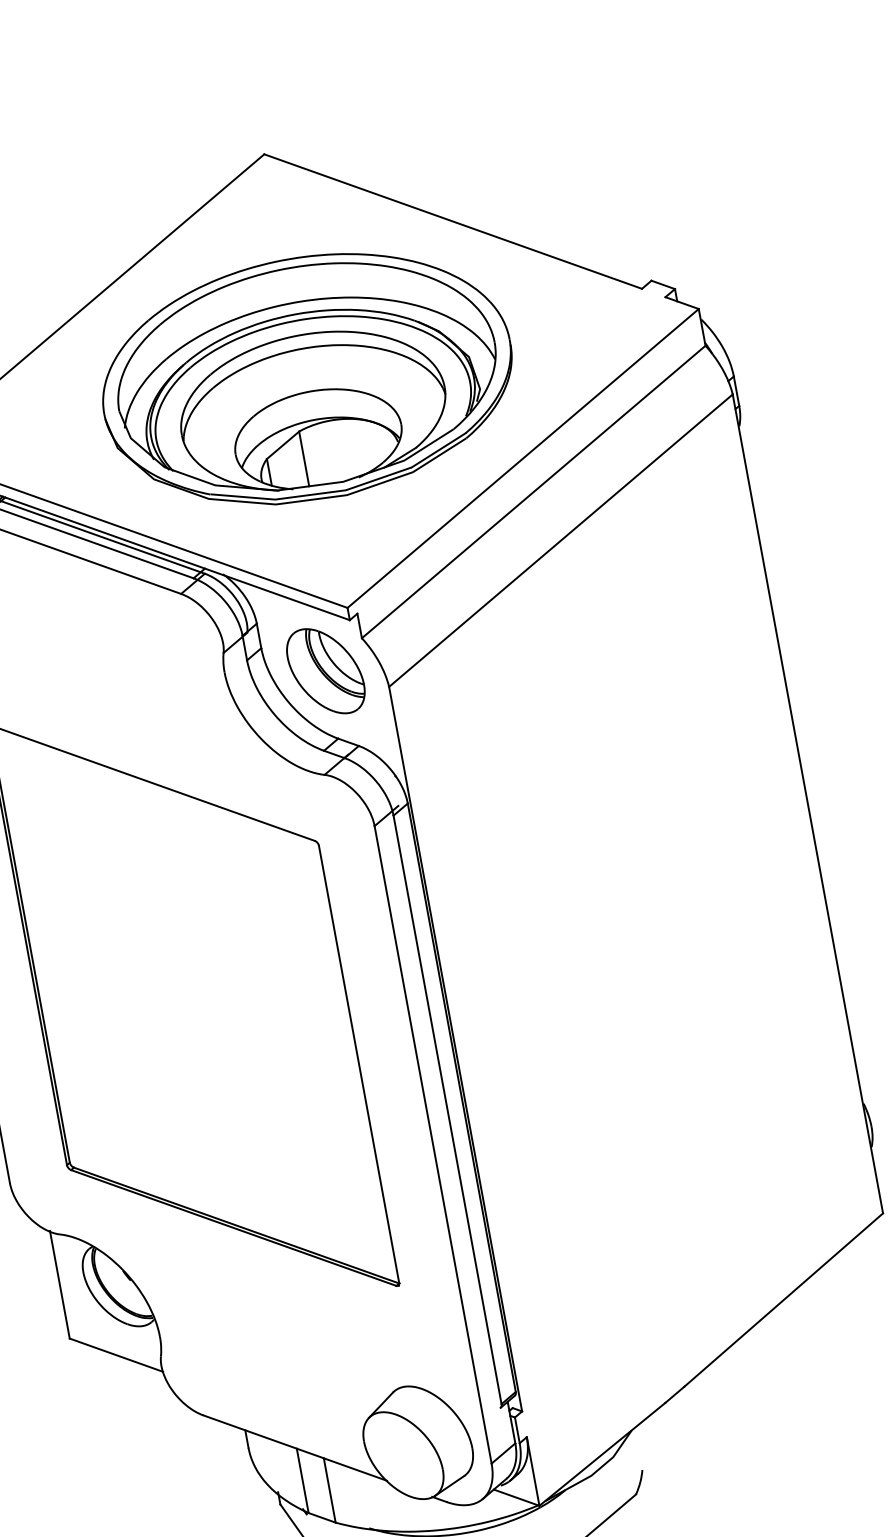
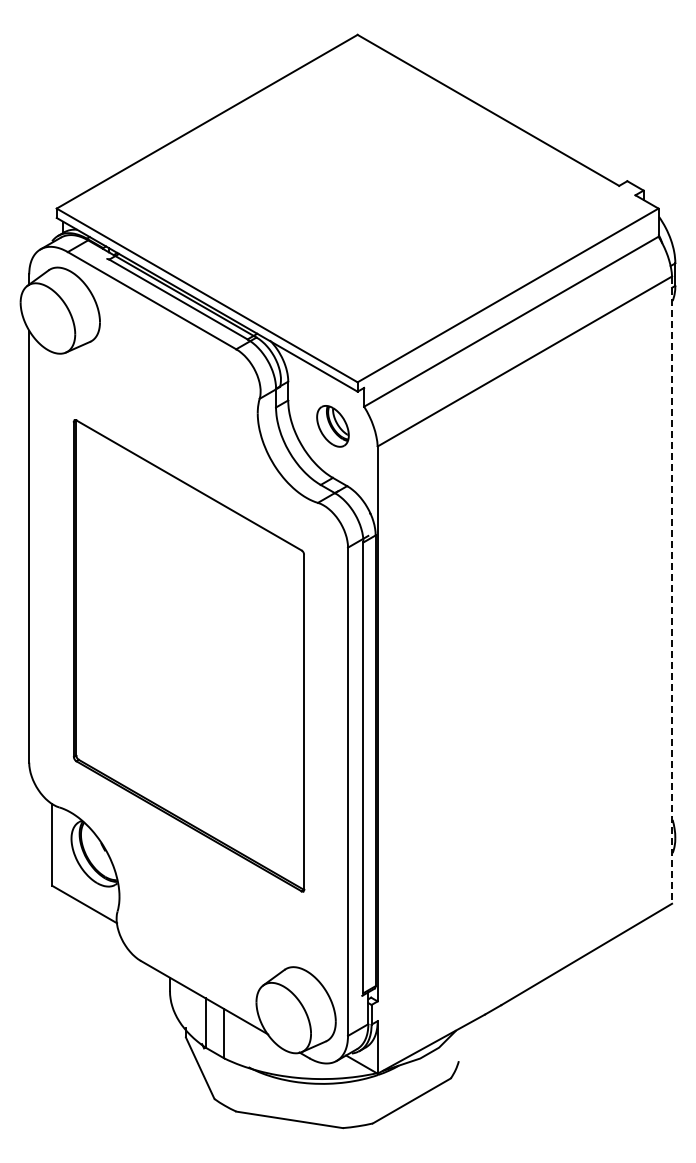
part: (306, 379) -> (358, 207), removed
part: (325, 671) -> (332, 426), size x0.6
line: (808, 804) -> (672, 590), solid -> dashed

